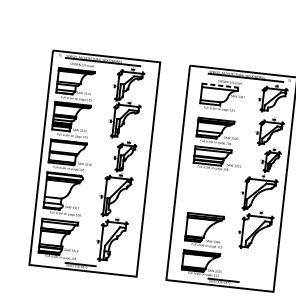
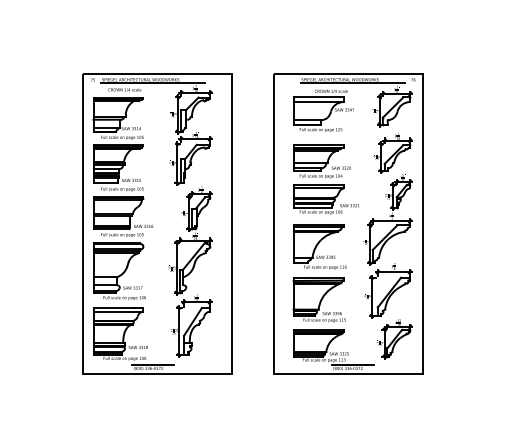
line: (220, 85) -> (318, 97), dashed -> solid
part: (209, 192) -> (319, 246), added
part: (255, 265) -> (394, 339), added

